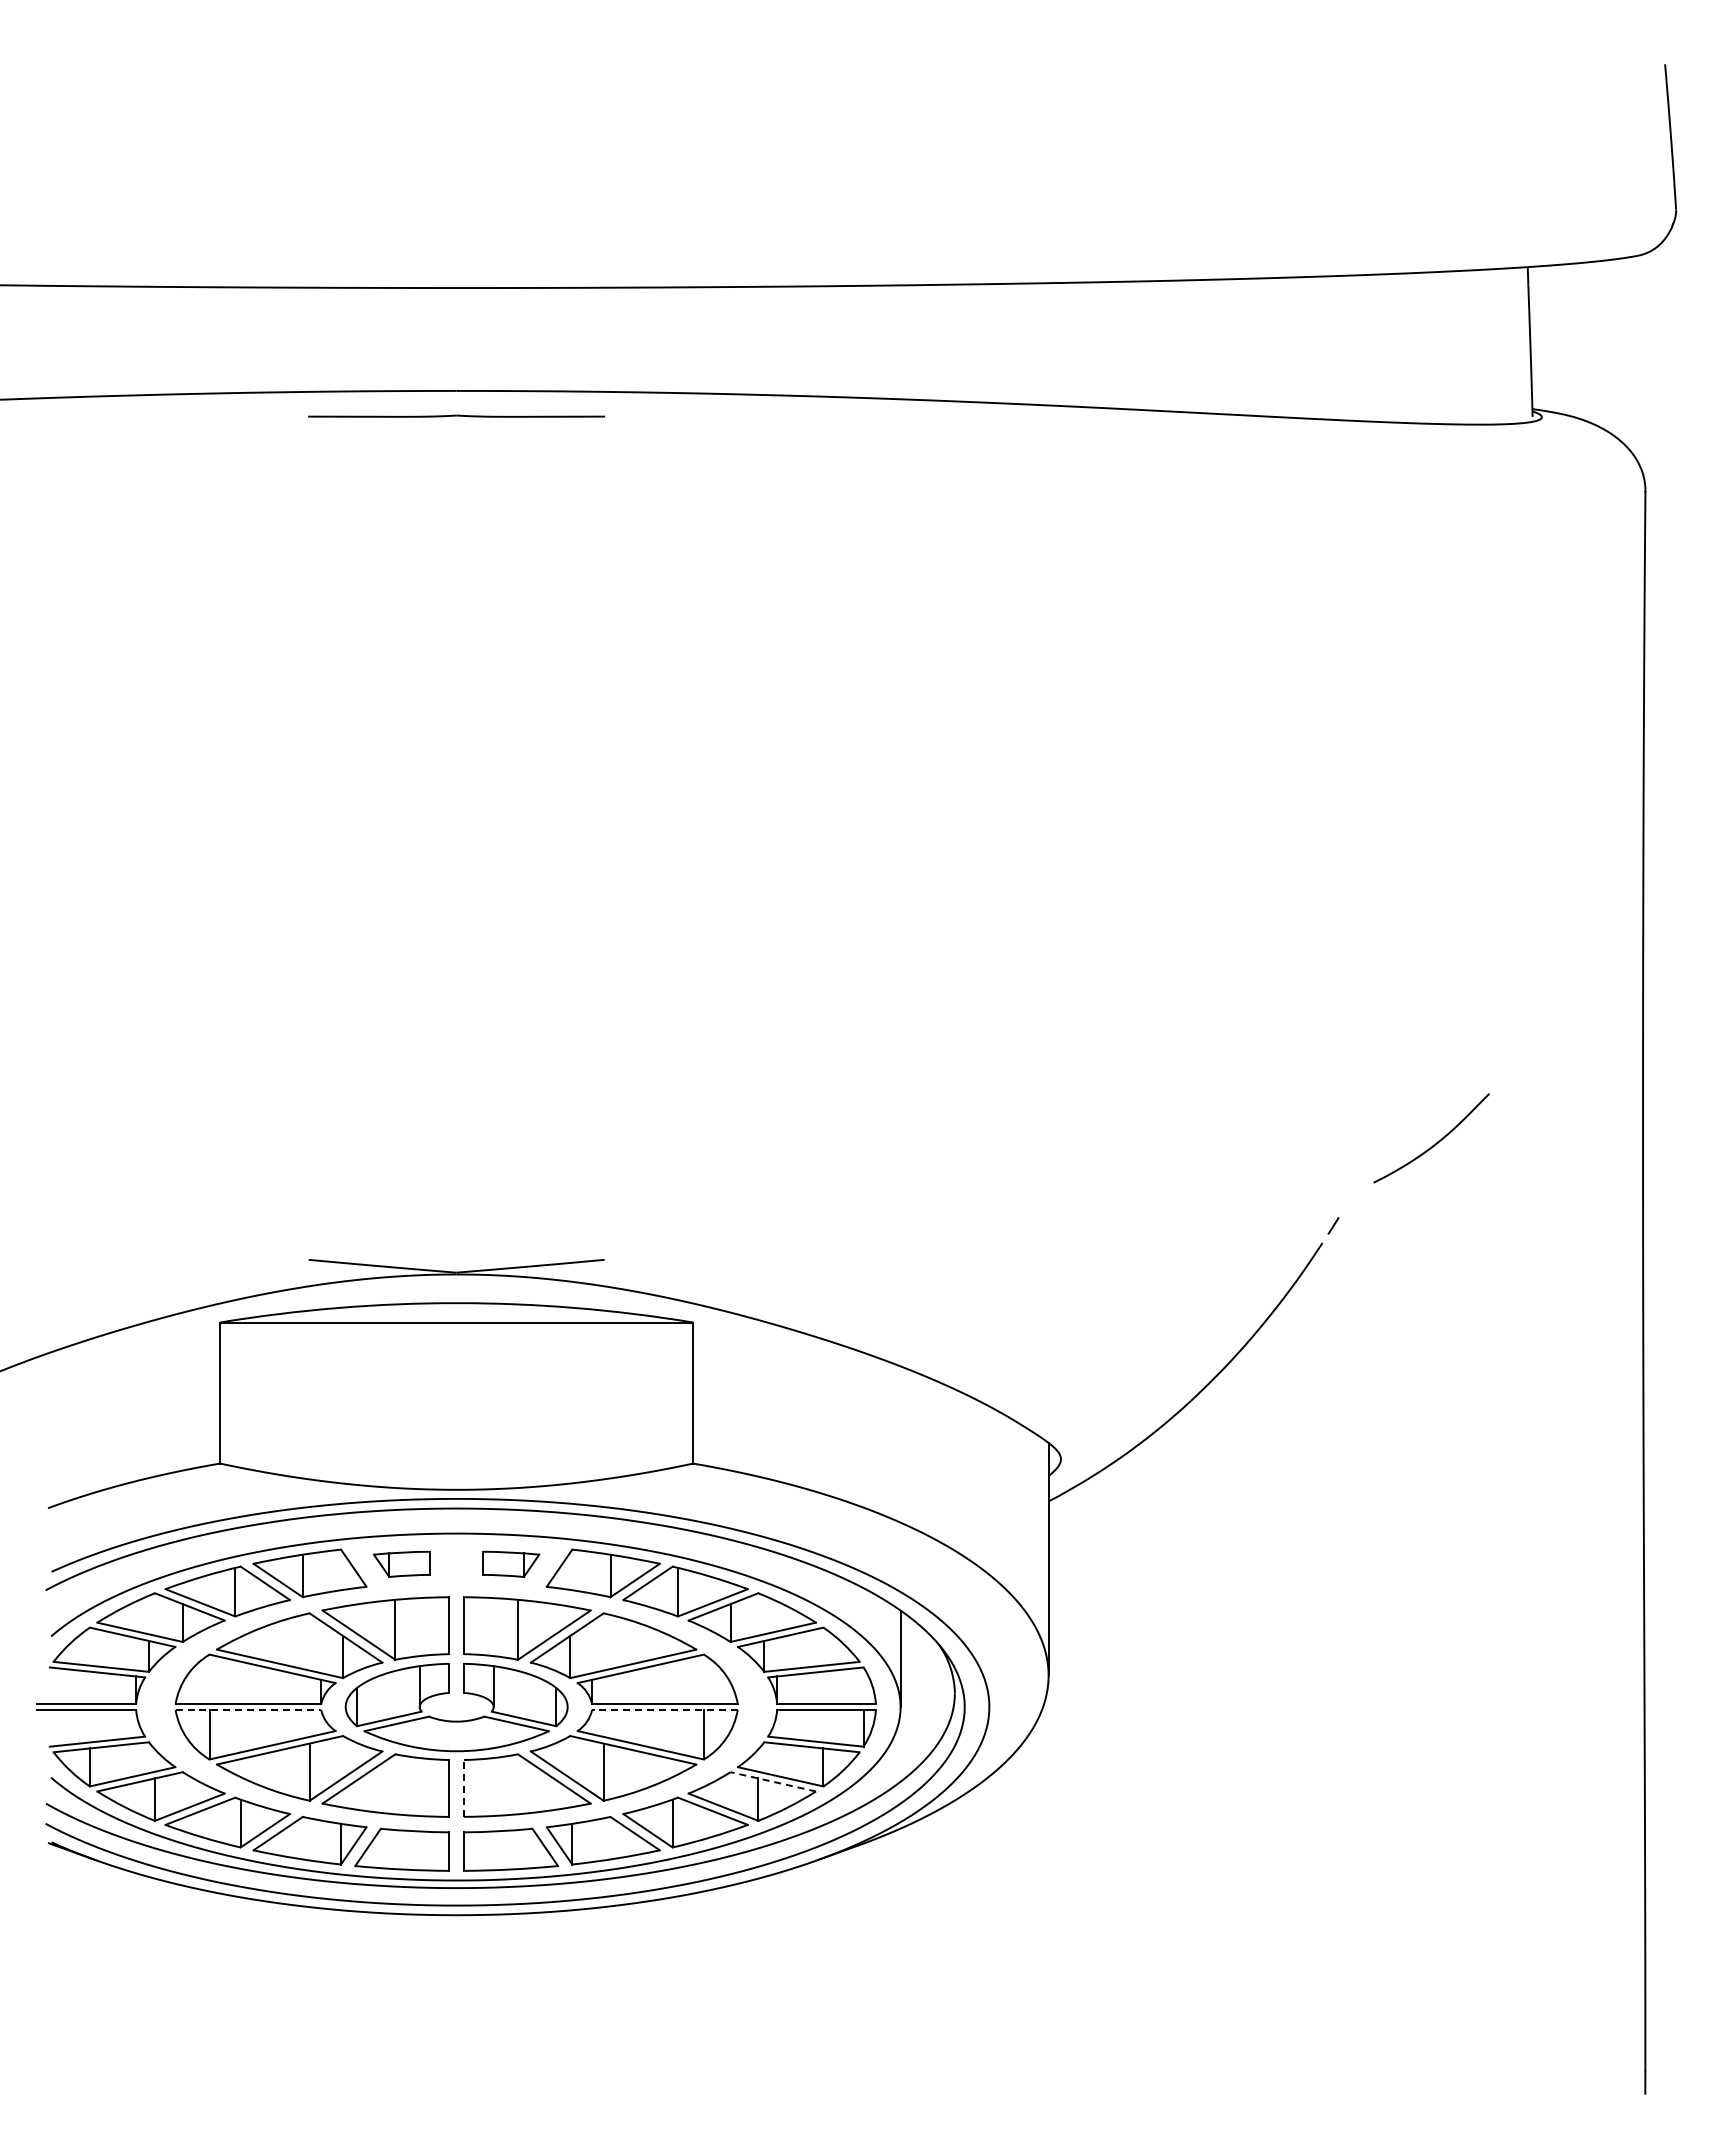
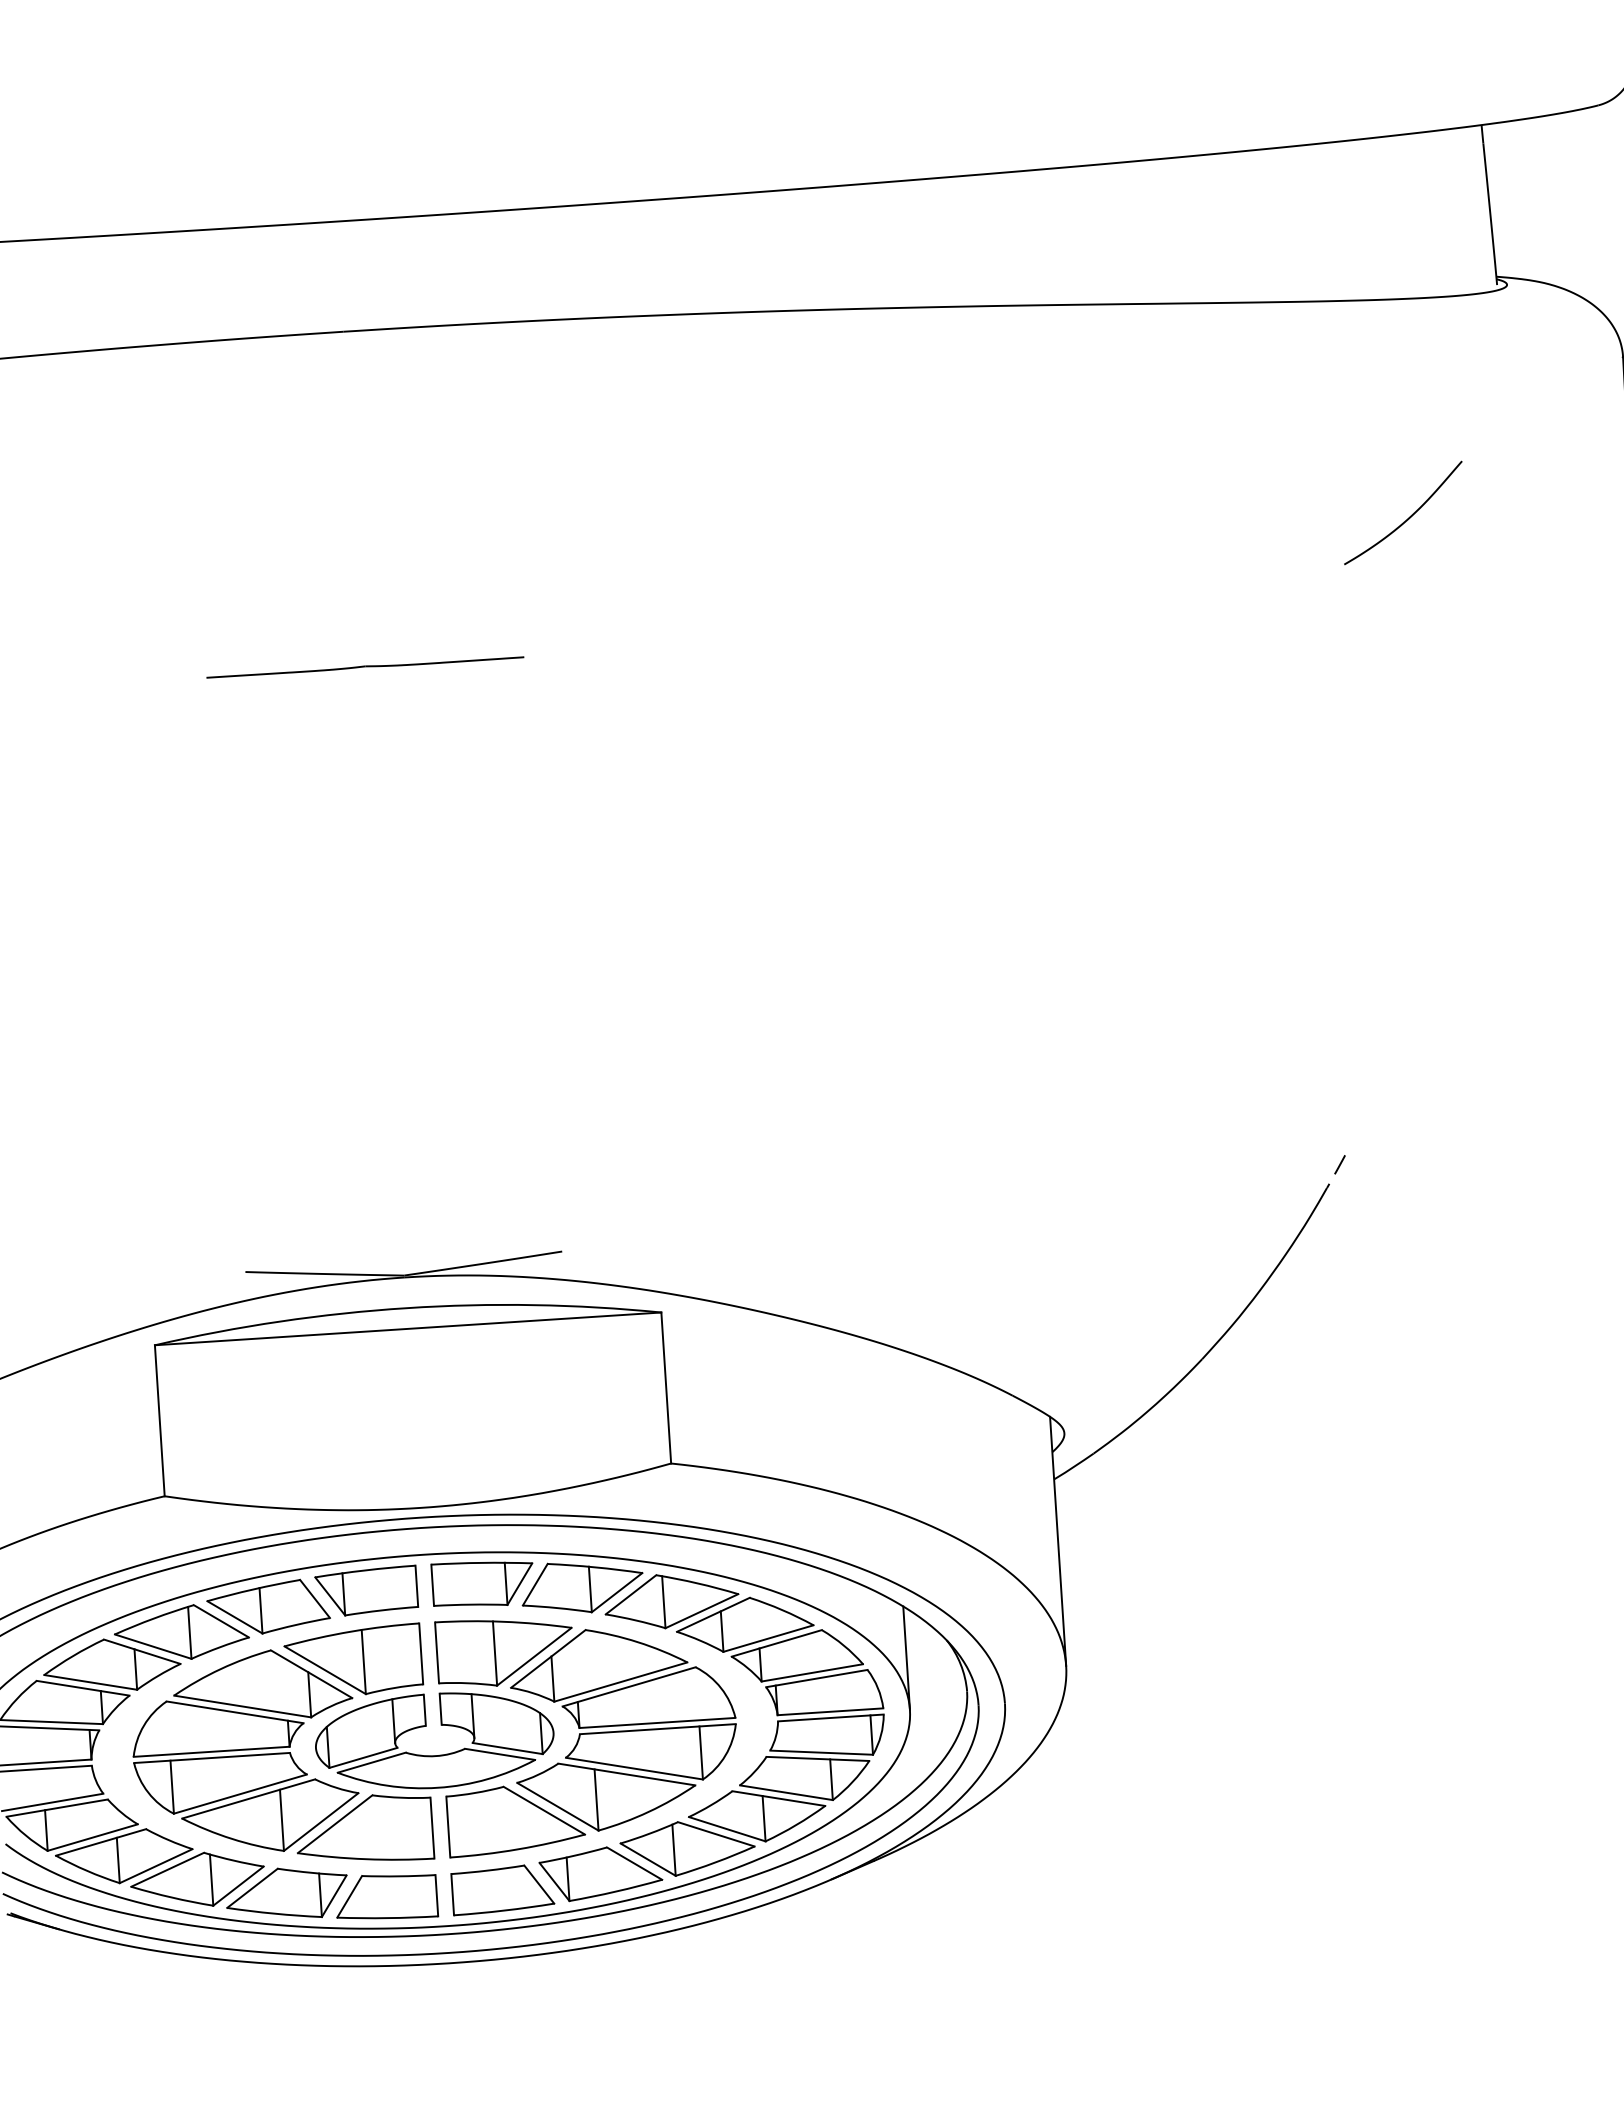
line: (456, 415) -> (365, 666), moved
curve: (1433, 1144) -> (1405, 519), moved
part: (401, 1564) -> (365, 1591), size x1.67
part: (510, 1564) -> (482, 1584), size x1.67
line: (248, 1709) -> (212, 1757), dashed -> solid
line: (664, 1709) -> (657, 1728), dashed -> solid
line: (773, 1781) -> (779, 1798), dashed -> solid
line: (464, 1787) -> (448, 1826), dashed -> solid

